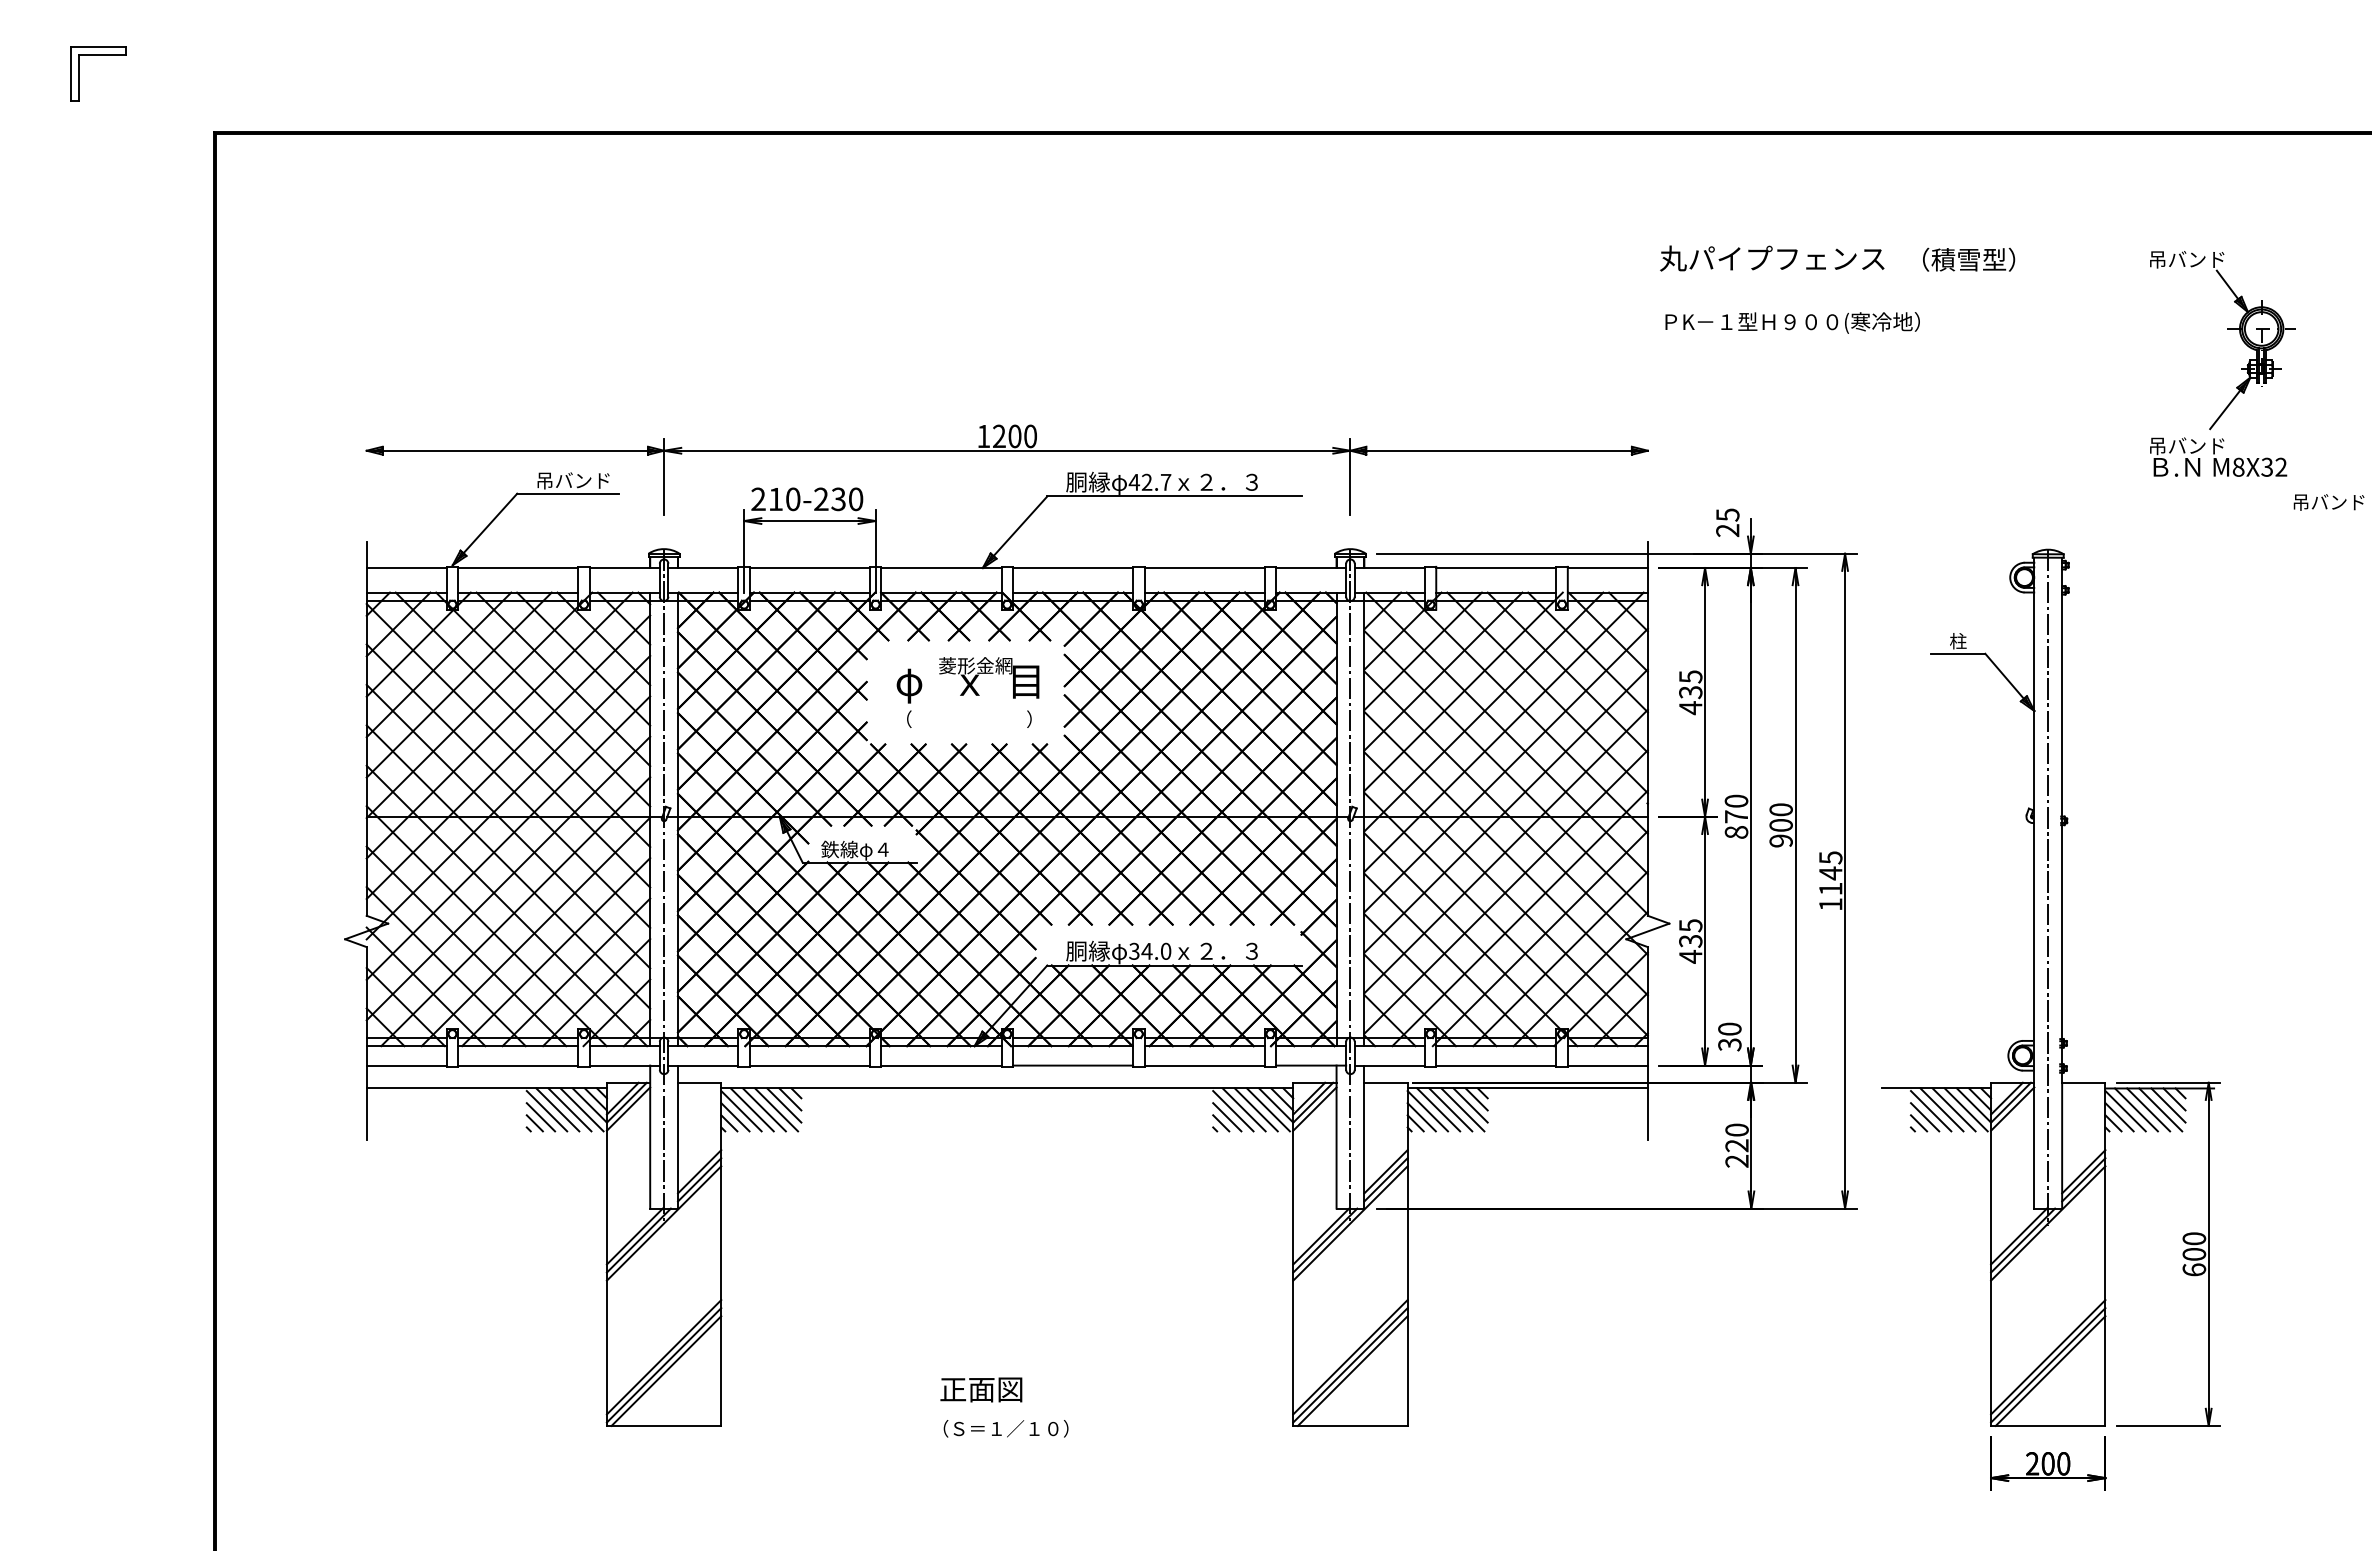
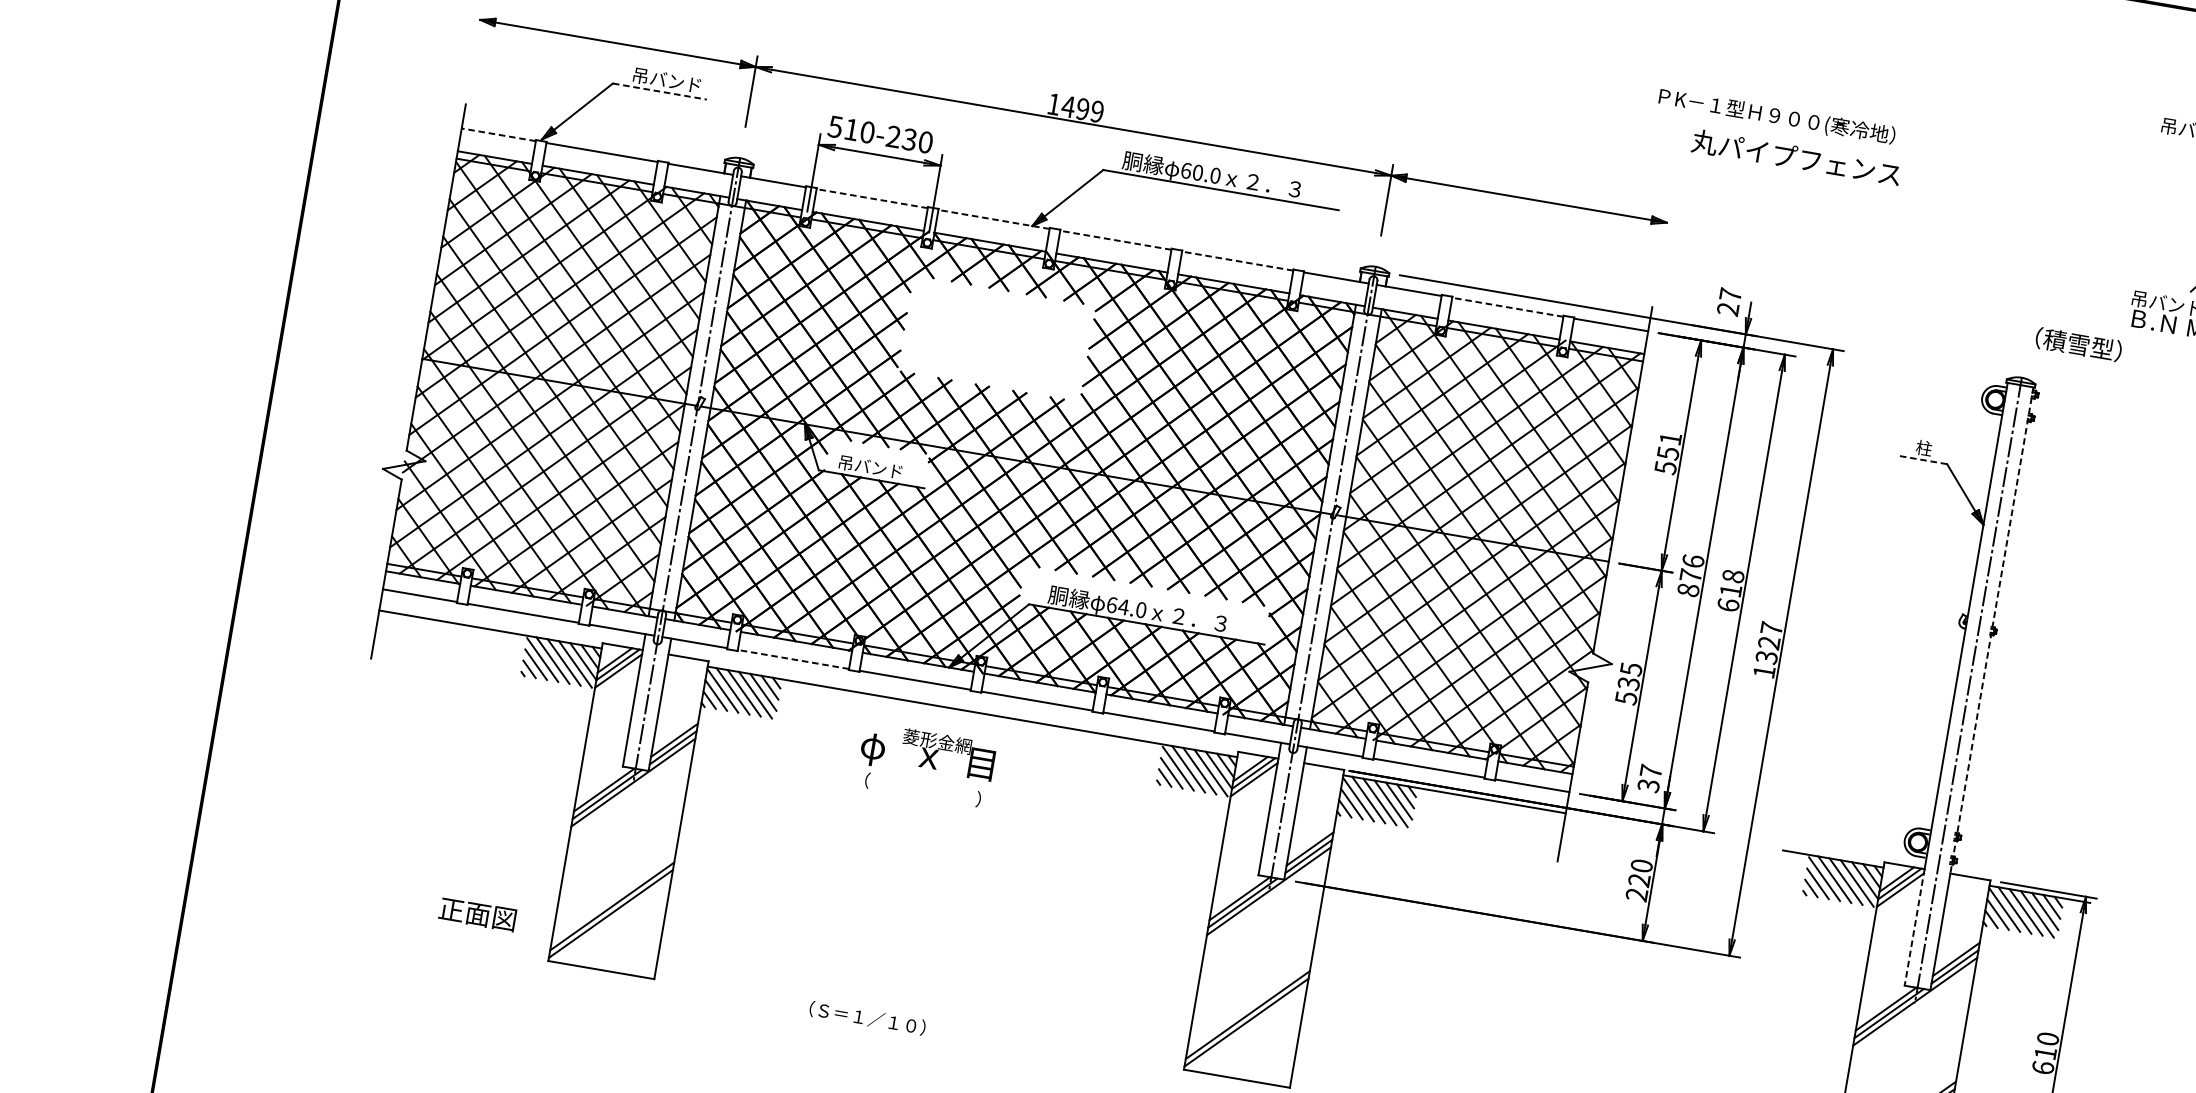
text: (1772, 258) -> (1796, 157), moved
text: (1969, 259) -> (2079, 344), moved
text: (1792, 322) -> (1777, 116), moved
text: (1014, 436) -> (1082, 109), 1200 -> 1499
text: (1149, 481) -> (1200, 172), 42.7 -> 60.0
line: (567, 493) -> (659, 91), solid -> dashed
text: (758, 499) -> (835, 127), 210-230 -> 510-230
text: (1727, 514) -> (1730, 294), 25 -> 27
line: (406, 567) -> (498, 134), solid -> dashed
line: (809, 567) -> (871, 198), solid -> dashed
line: (941, 567) -> (994, 219), solid -> dashed
line: (1072, 567) -> (1115, 239), solid -> dashed
line: (1204, 567) -> (1237, 260), solid -> dashed
line: (1495, 567) -> (1507, 306), solid -> dashed
line: (1957, 653) -> (1921, 459), solid -> dashed
text: (967, 692) -> (925, 764), moved
text: (1690, 692) -> (1667, 453), 435 -> 551
text: (1736, 800) -> (1693, 560), 870 -> 876
line: (2062, 820) -> (1992, 630), solid -> dashed
text: (1780, 825) -> (1730, 590), 900 -> 618
text: (855, 850) -> (869, 467), 鉄線φ４ -> 吊バンド
text: (1830, 873) -> (1768, 643), 1145 -> 1327
text: (1134, 950) -> (1112, 604), 34.0 -> 64.0
text: (1690, 956) -> (1626, 697), 435 -> 535
text: (1729, 1028) -> (1650, 770), 30 -> 37
line: (809, 1065) -> (793, 659), solid -> dashed
line: (2034, 1145) -> (1914, 927), solid -> dashed
text: (2194, 1254) -> (2045, 1053), 600 -> 610
line: (666, 1370) -> (612, 919), removed
line: (1352, 1370) -> (1247, 1027), removed
text: (981, 1389) -> (477, 914), moved
text: (1005, 1428) -> (867, 1017), moved

